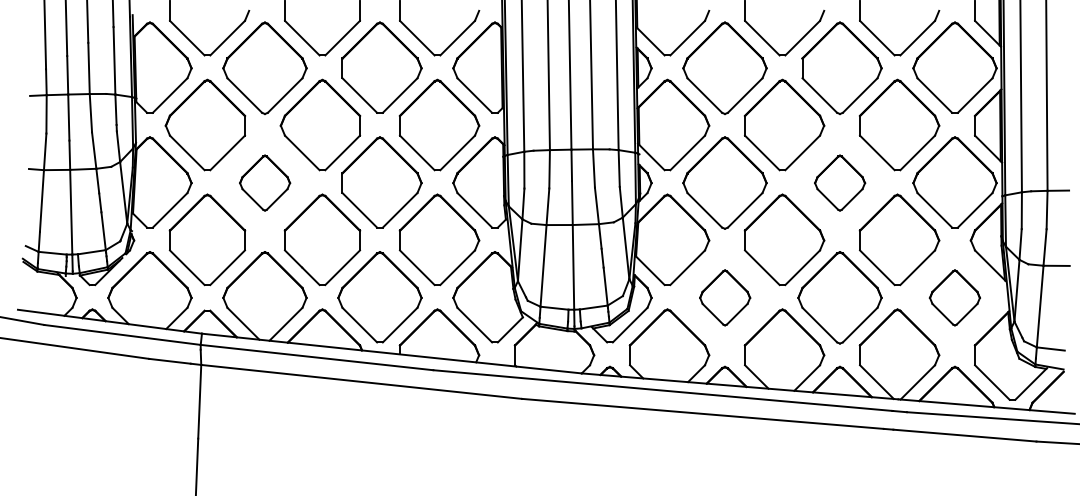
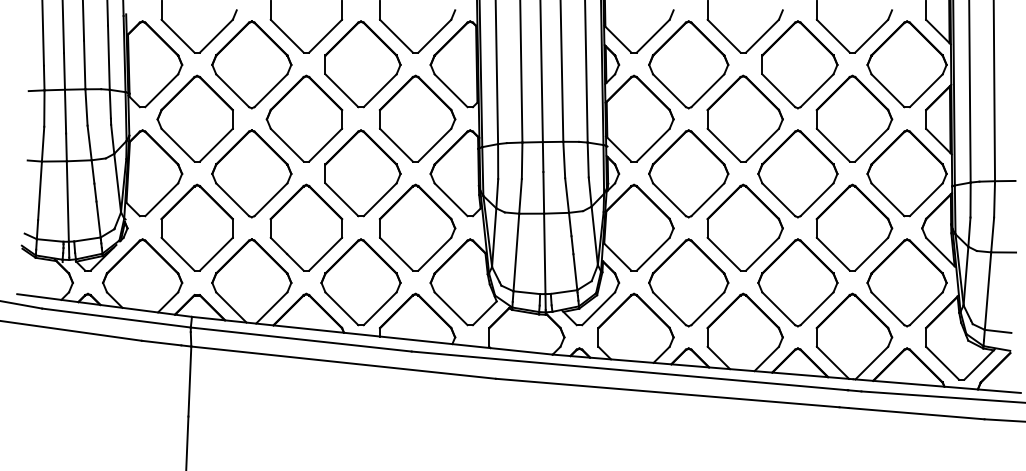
part: (264, 182) -> (251, 173), size x1.67
part: (839, 182) -> (797, 173), size x1.67
part: (724, 297) -> (688, 282), size x1.67
part: (954, 297) -> (906, 282), size x1.67

